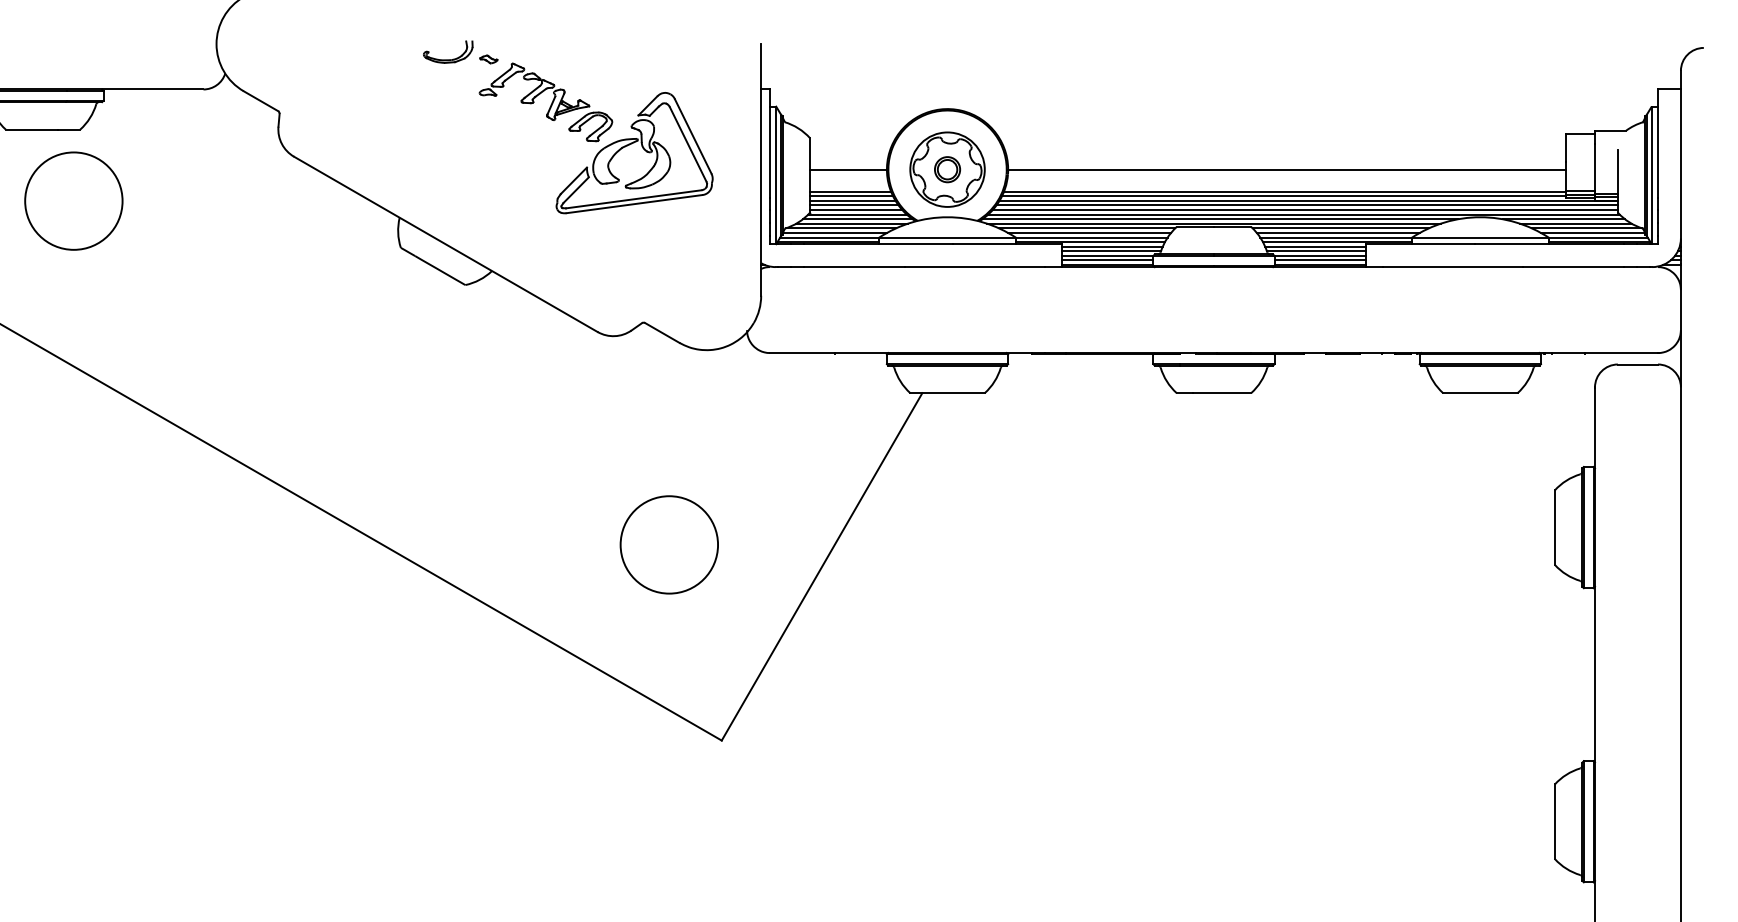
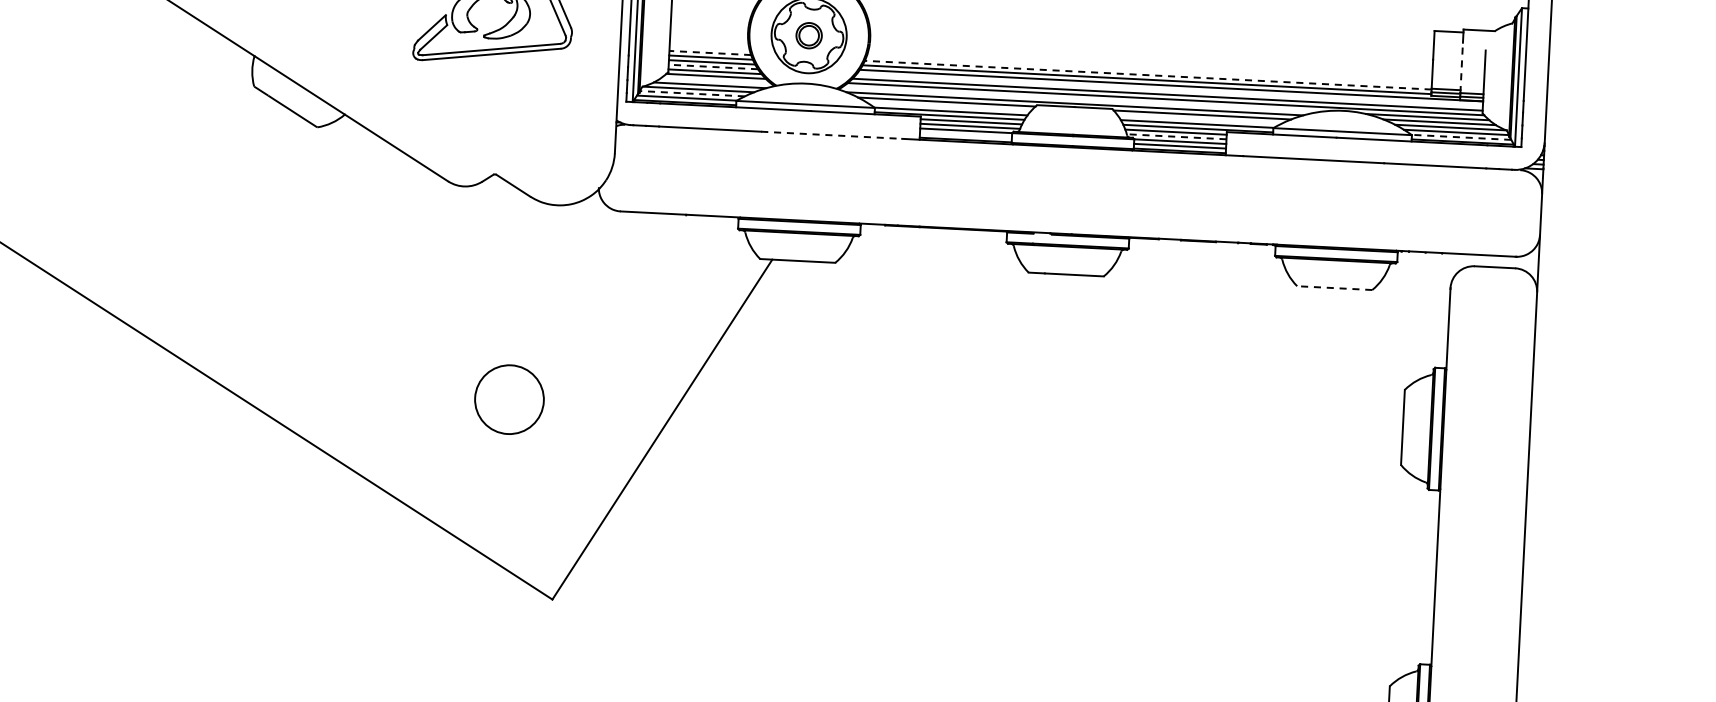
line: (1594, 168) -> (1461, 67), solid -> dashed
line: (848, 169) -> (709, 30), removed
line: (1287, 169) -> (1151, 52), removed
line: (850, 191) -> (710, 52), solid -> dashed
line: (1284, 191) -> (1147, 74), solid -> dashed
line: (853, 205) -> (712, 67), solid -> dashed
line: (1306, 205) -> (1169, 90), removed
line: (857, 219) -> (715, 81), removed
line: (1220, 219) -> (1081, 99), removed
line: (834, 232) -> (692, 93), solid -> dashed
line: (1089, 232) -> (948, 106), removed
line: (1337, 232) -> (1198, 118), removed
line: (1597, 237) -> (1460, 137), solid -> dashed
line: (1315, 251) -> (1175, 136), solid -> dashed
line: (1107, 260) -> (965, 135), removed
line: (974, 267) -> (831, 135), solid -> dashed
line: (1479, 393) -> (1333, 288), solid -> dashed
circle: (668, 544) -> (508, 399), size x0.7

